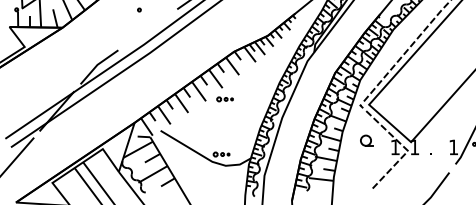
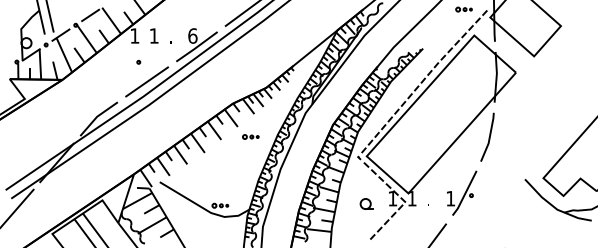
line: (147, 29) -> (146, 81), added
part: (224, 98) -> (250, 136), moved
part: (366, 140) -> (366, 203), moved

